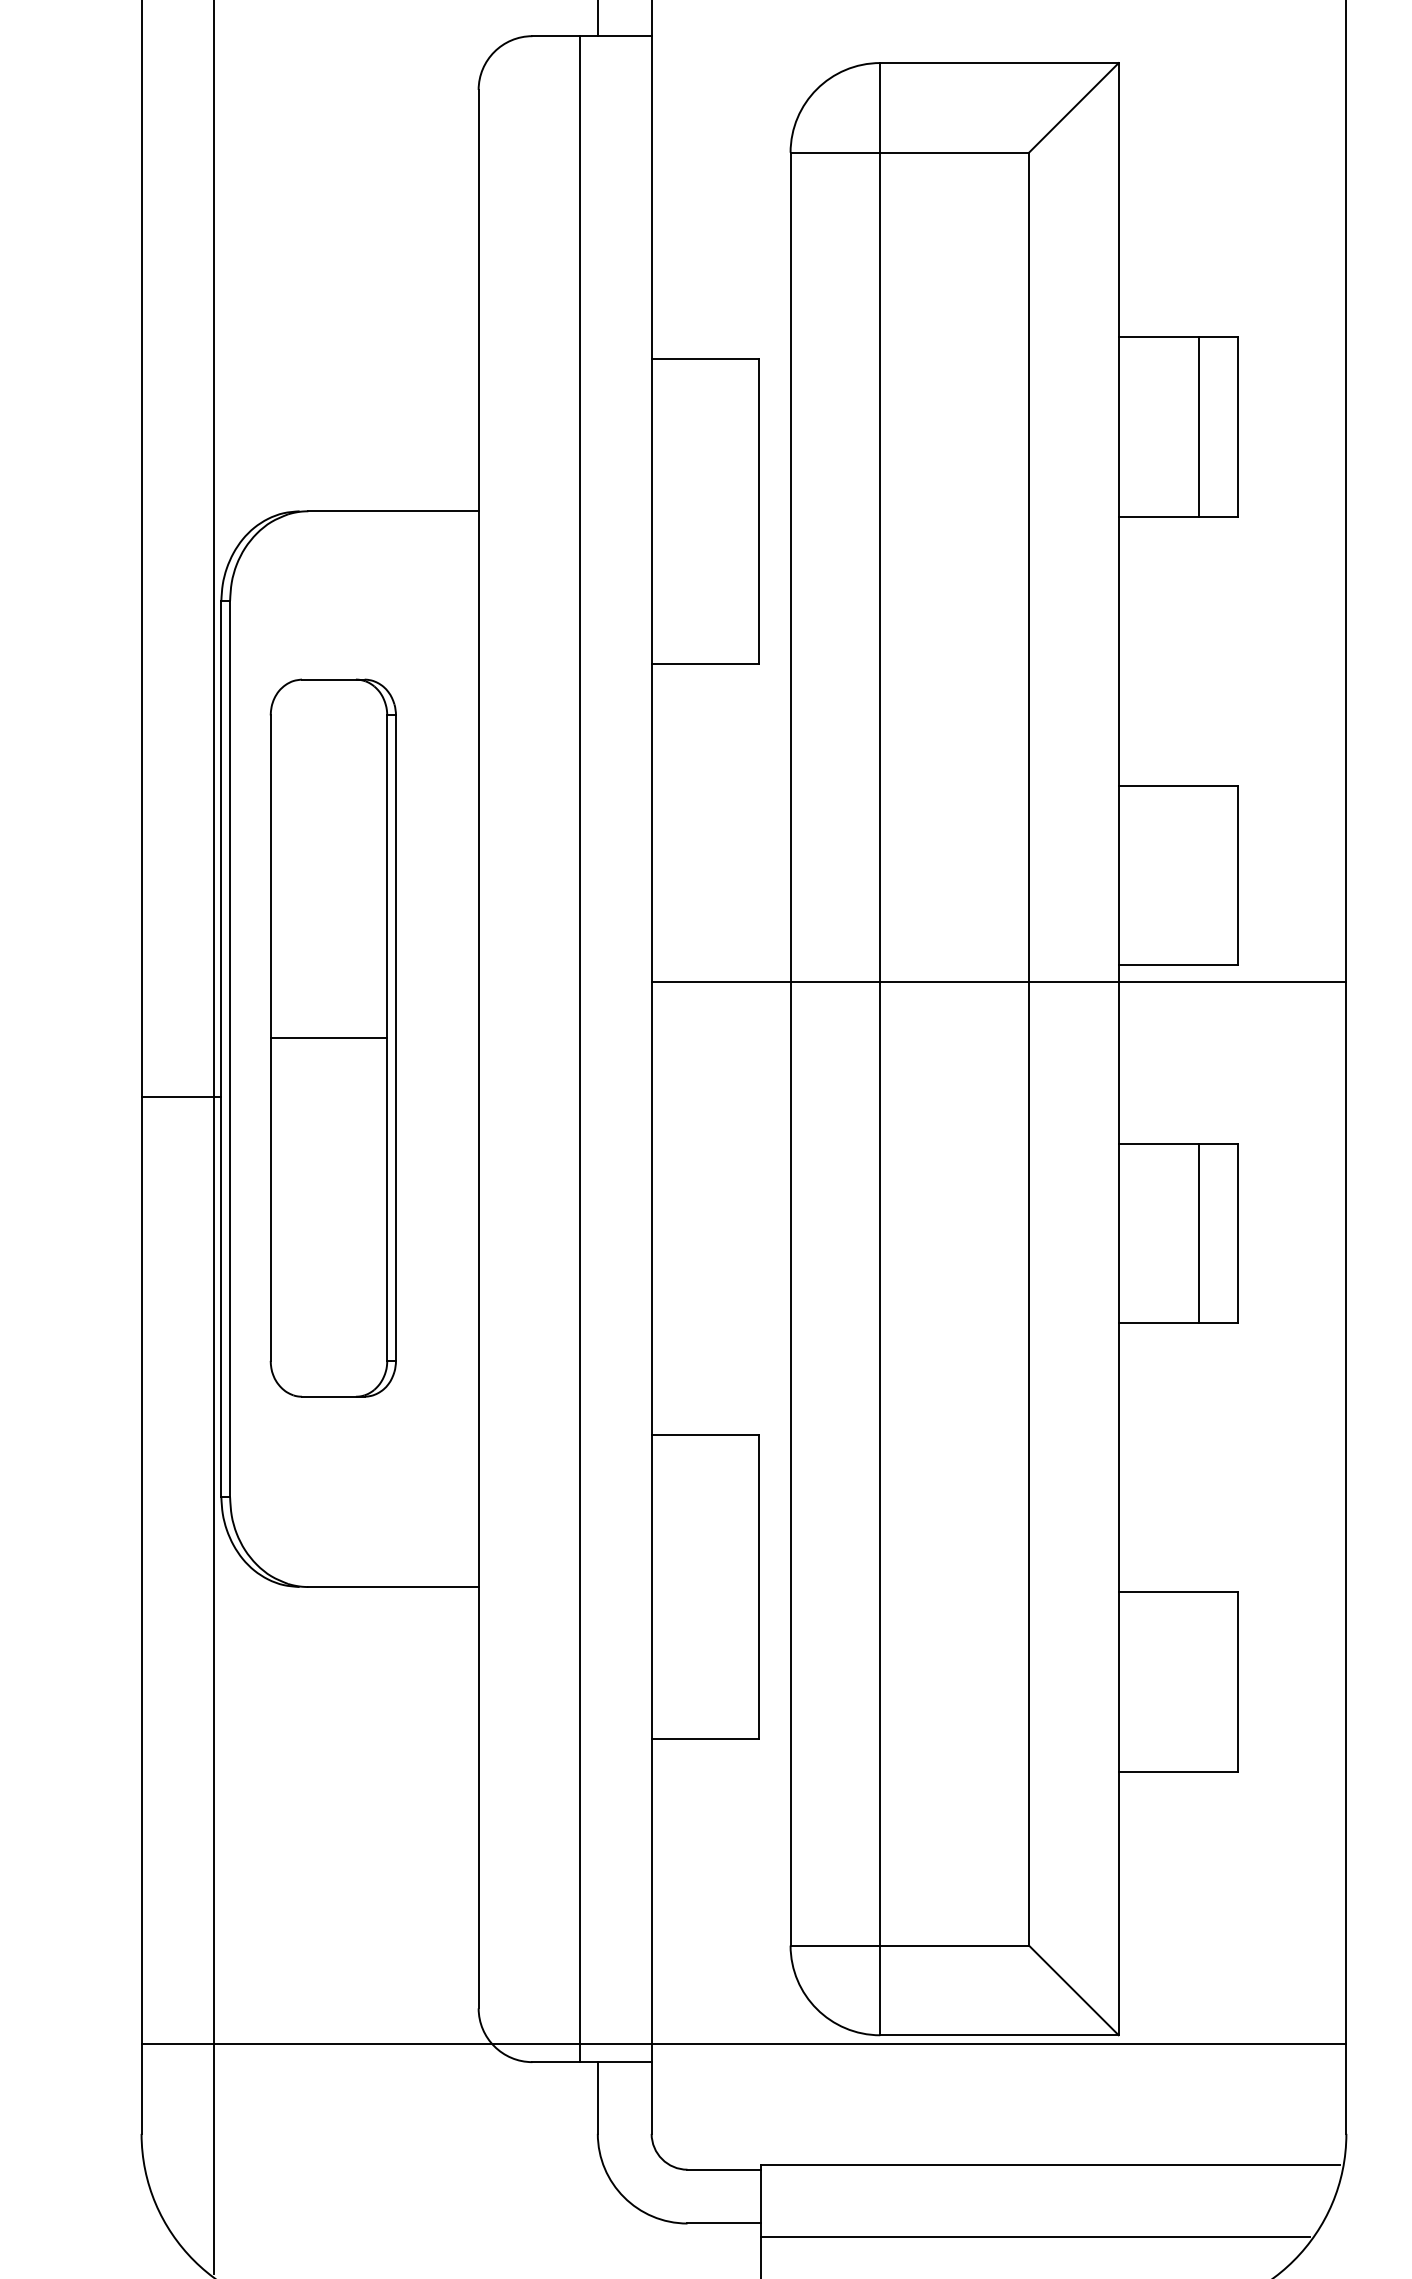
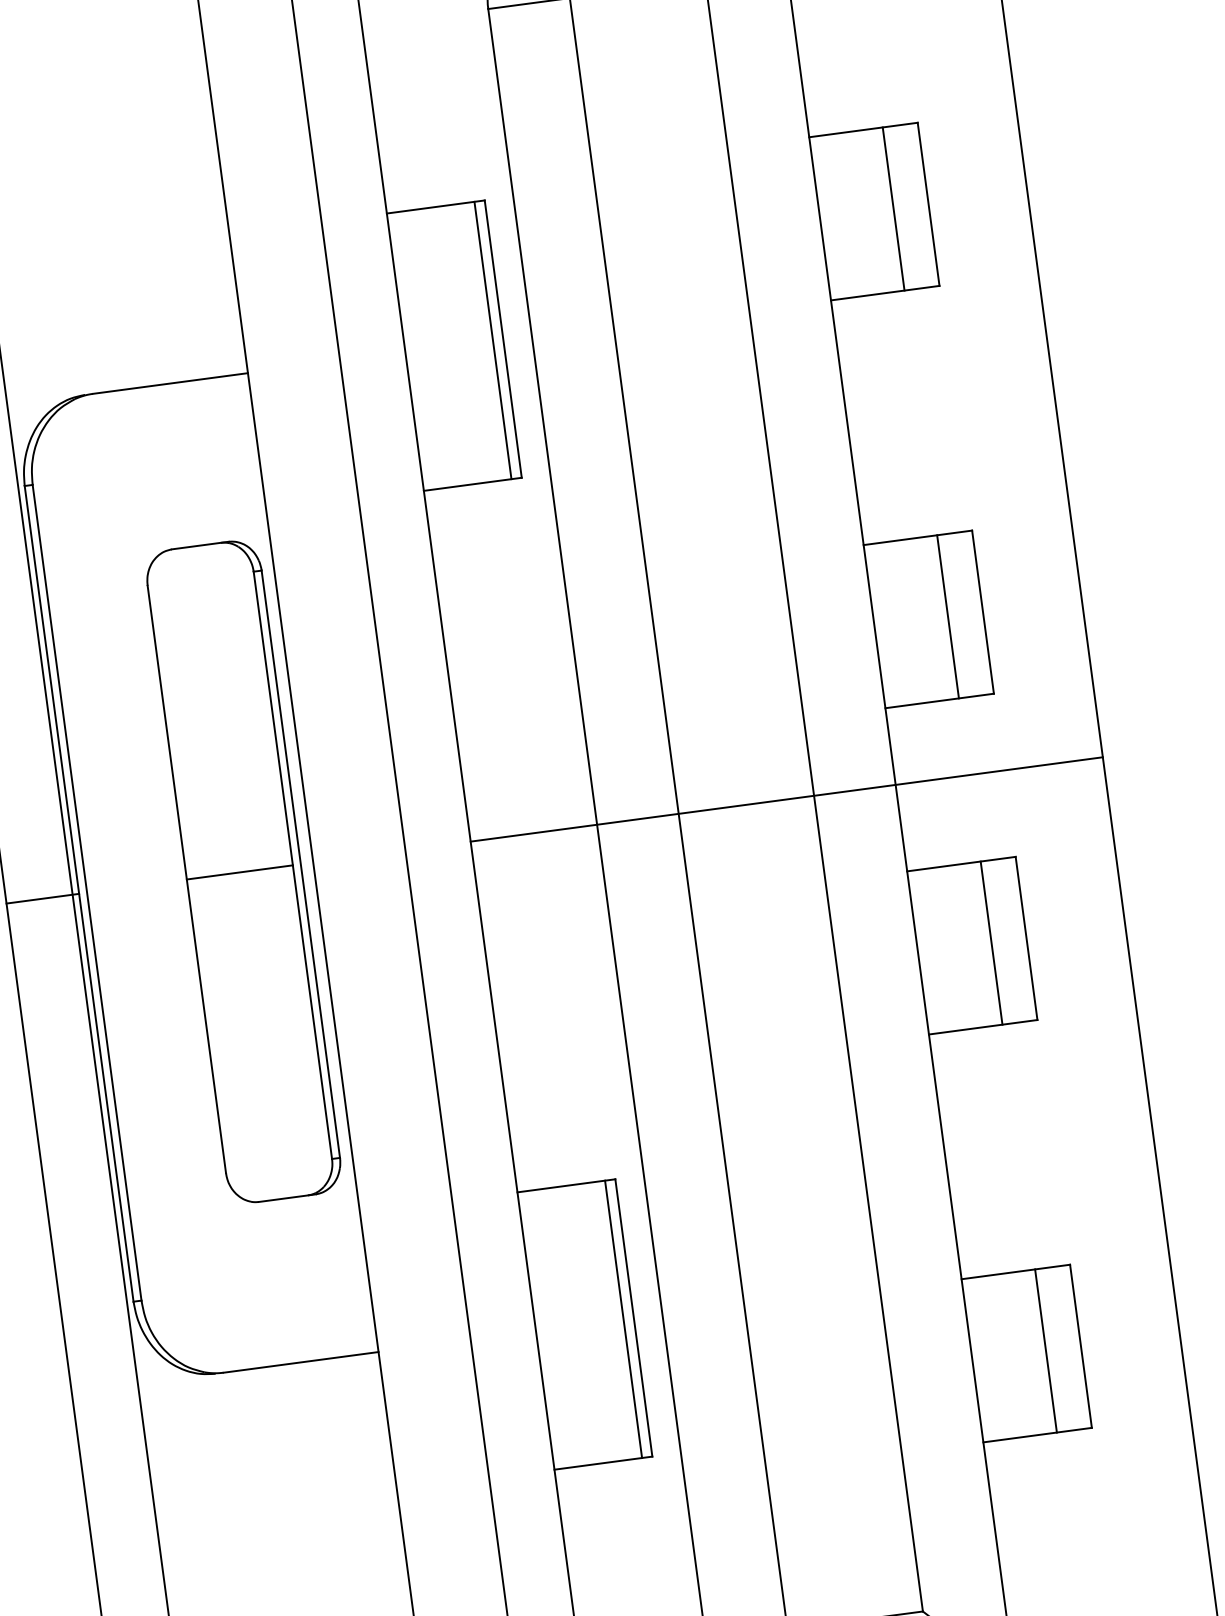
line: (747, 510) -> (492, 339), added
line: (1199, 874) -> (947, 616), added
line: (998, 982) -> (786, 799), moved
part: (332, 1037) -> (242, 871), moved
line: (181, 1097) -> (42, 898), moved
line: (747, 1586) -> (623, 1318), added
line: (1199, 1681) -> (1045, 1350), added

